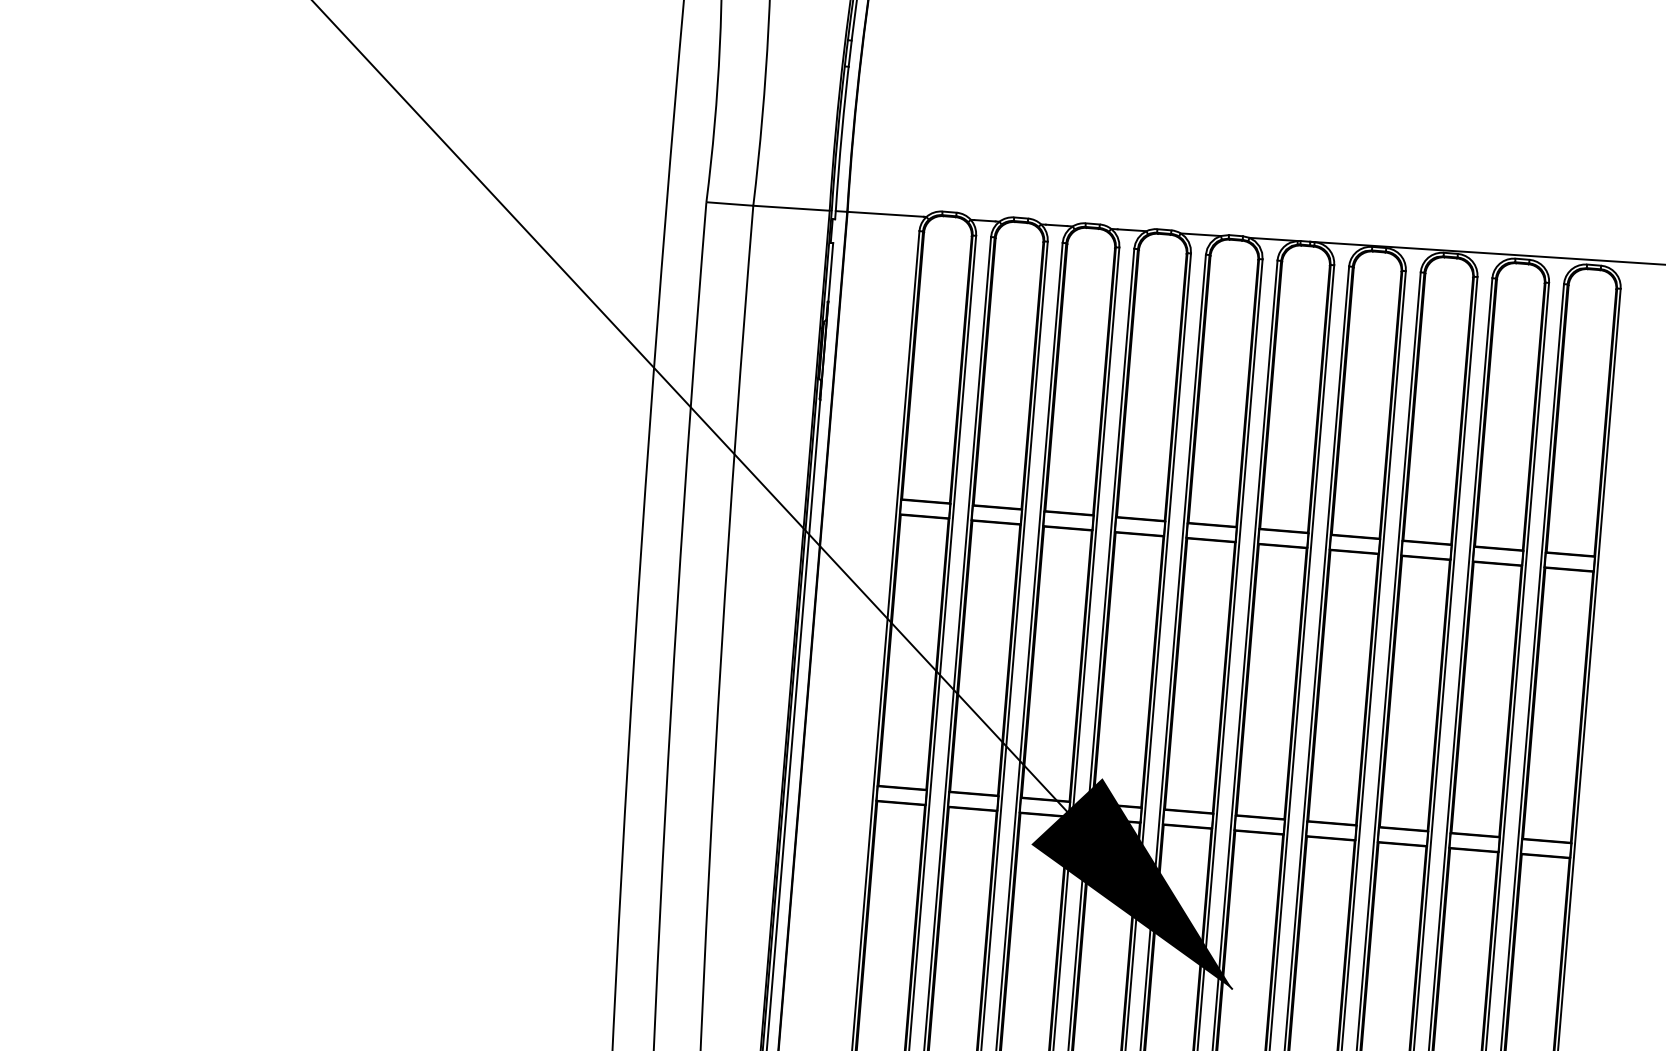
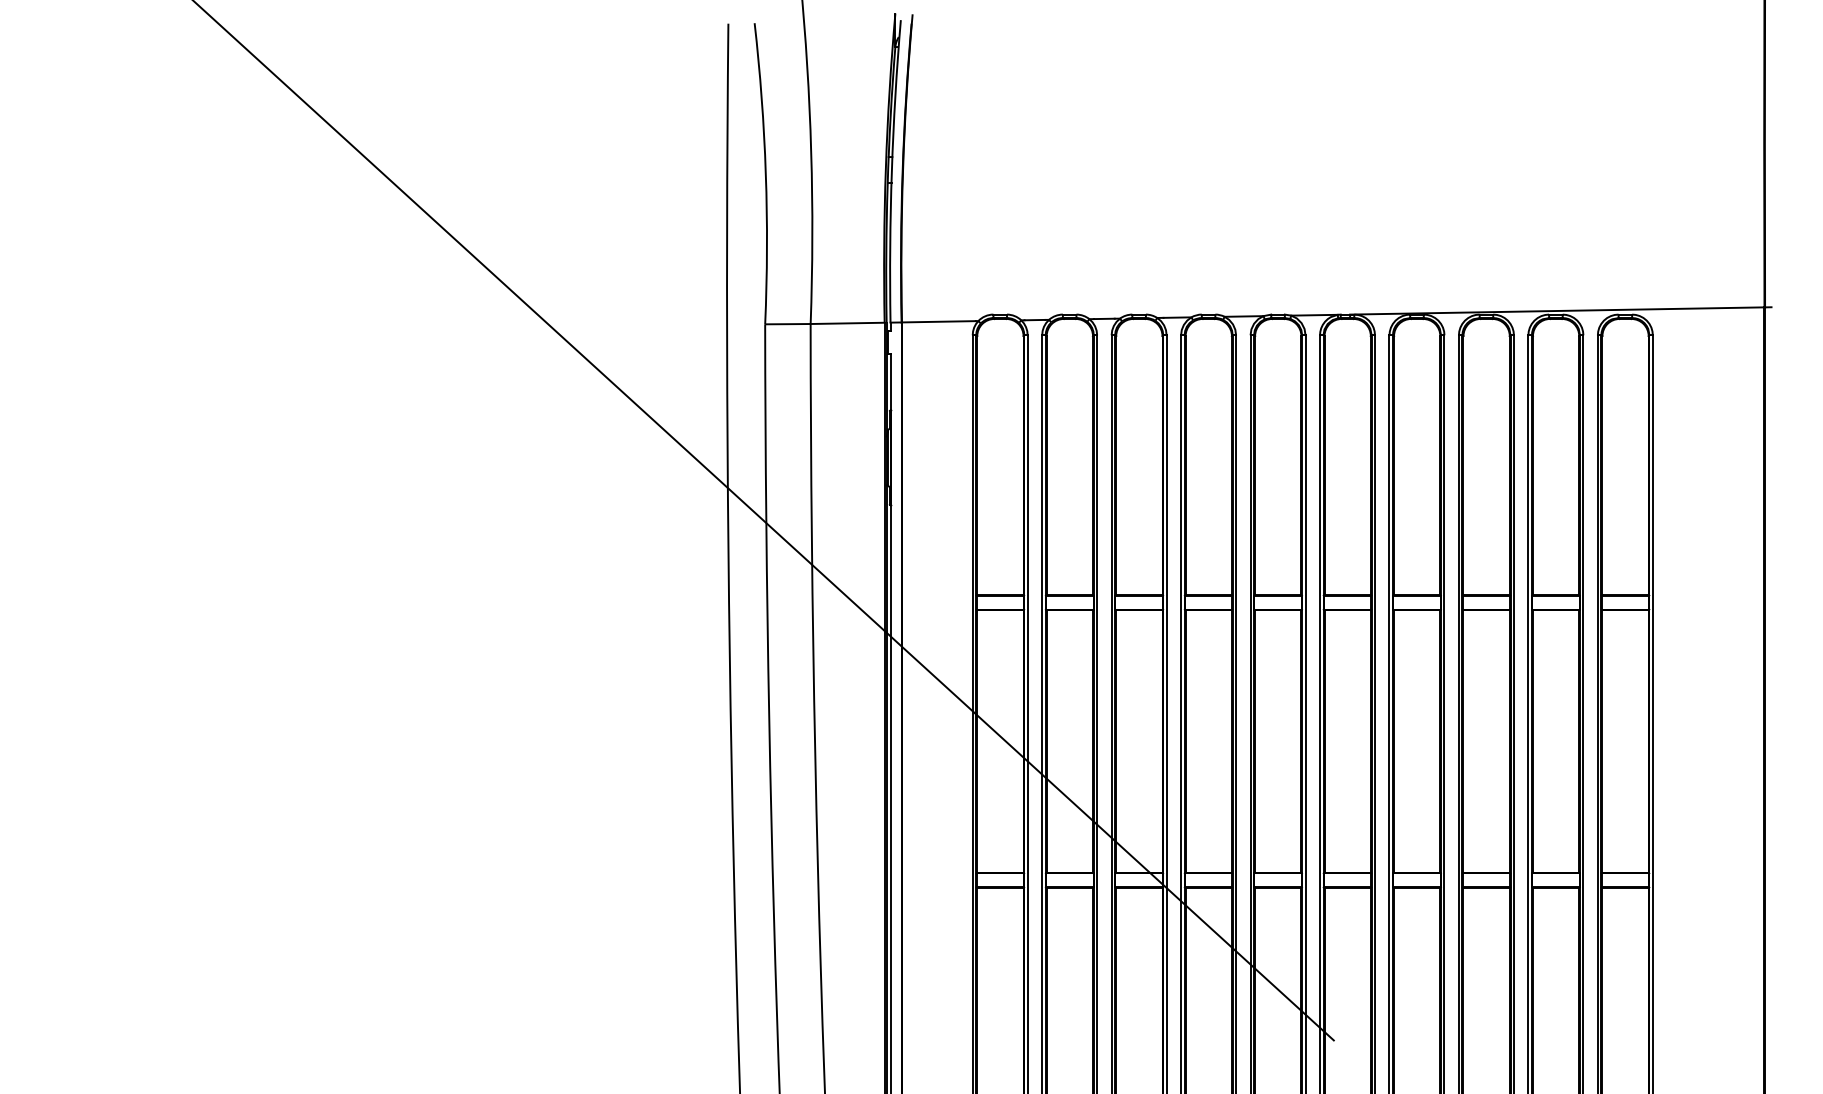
fill: (1134, 881) -> (1231, 944), removed

